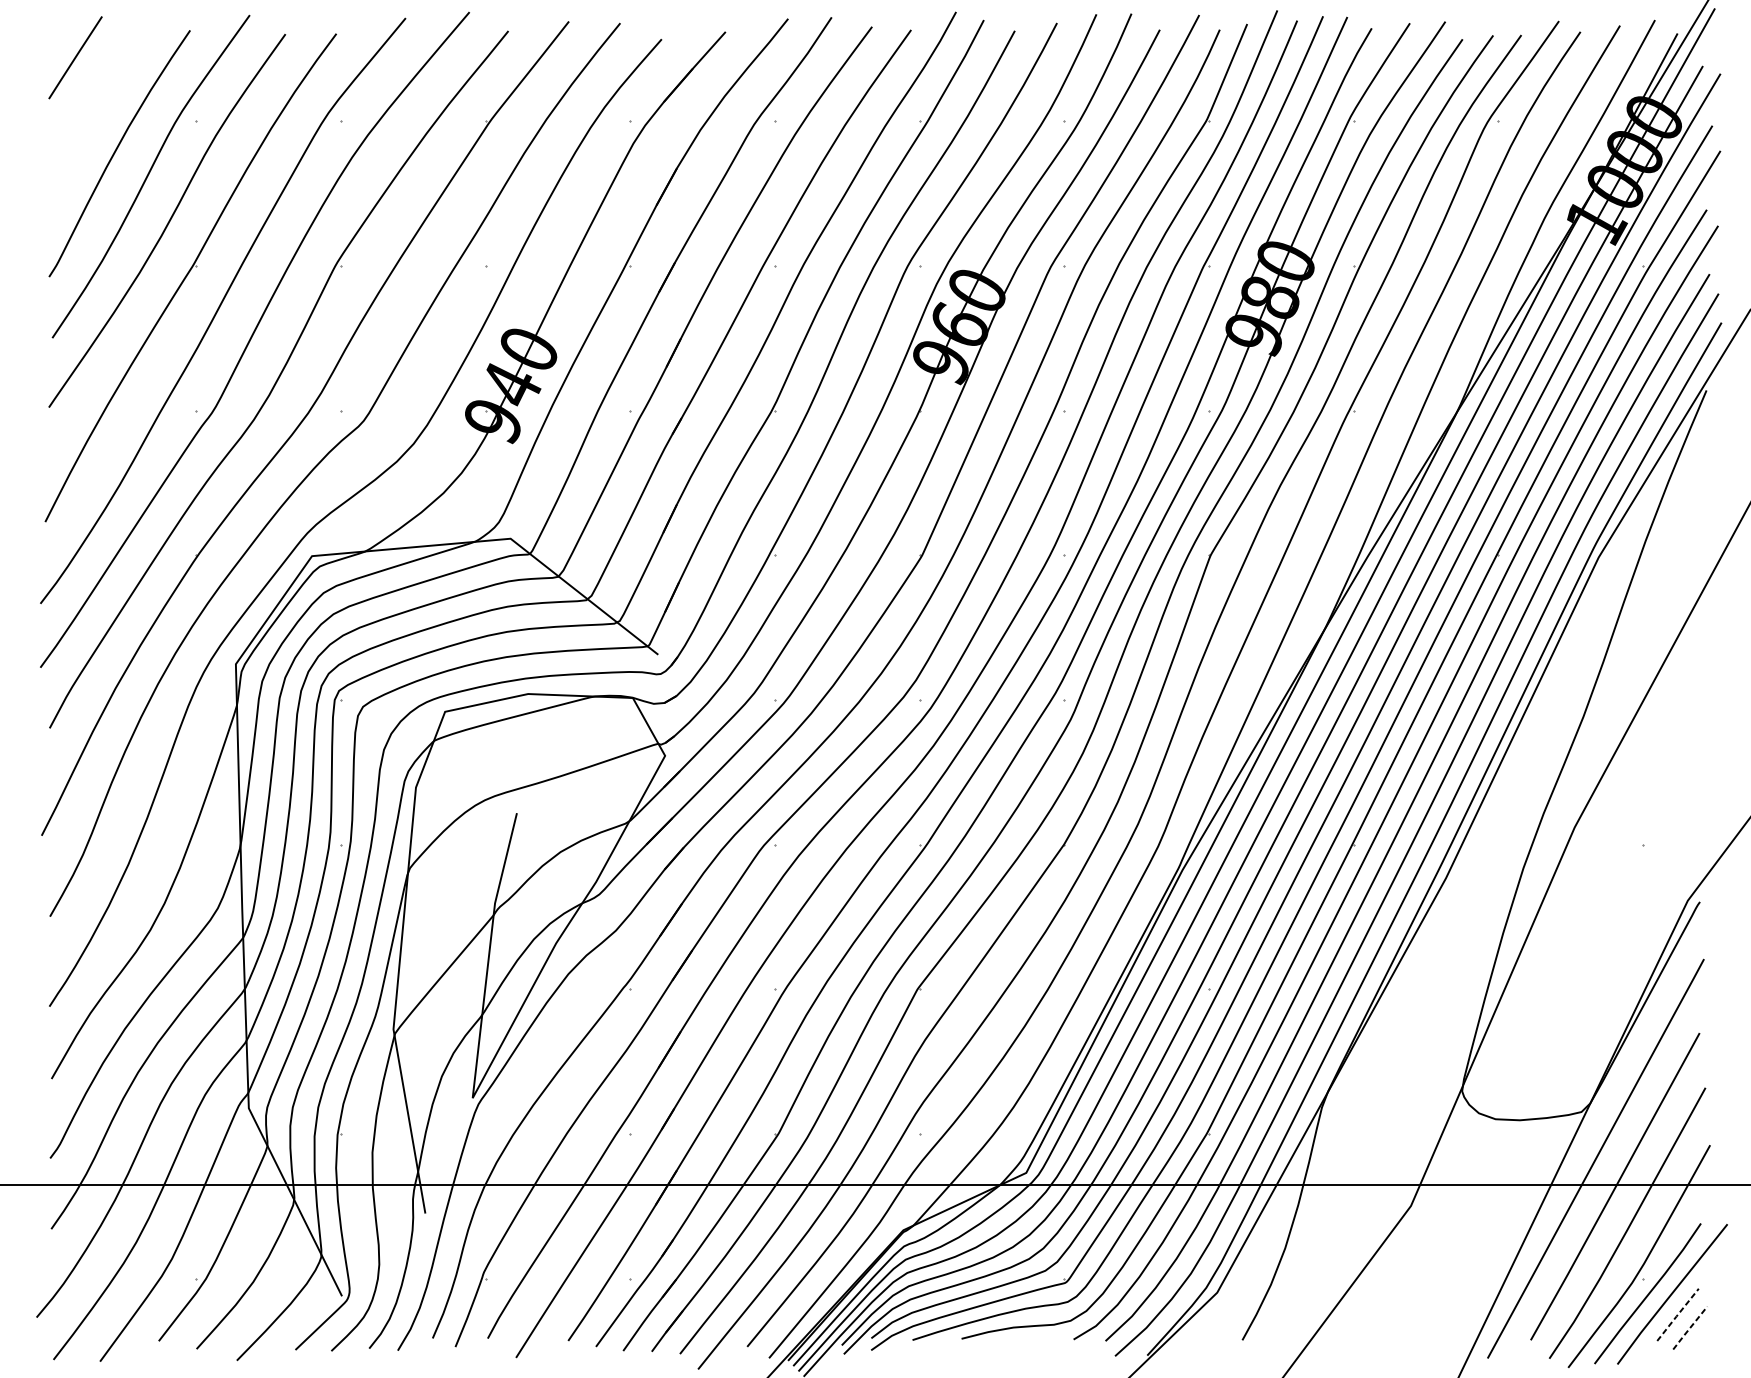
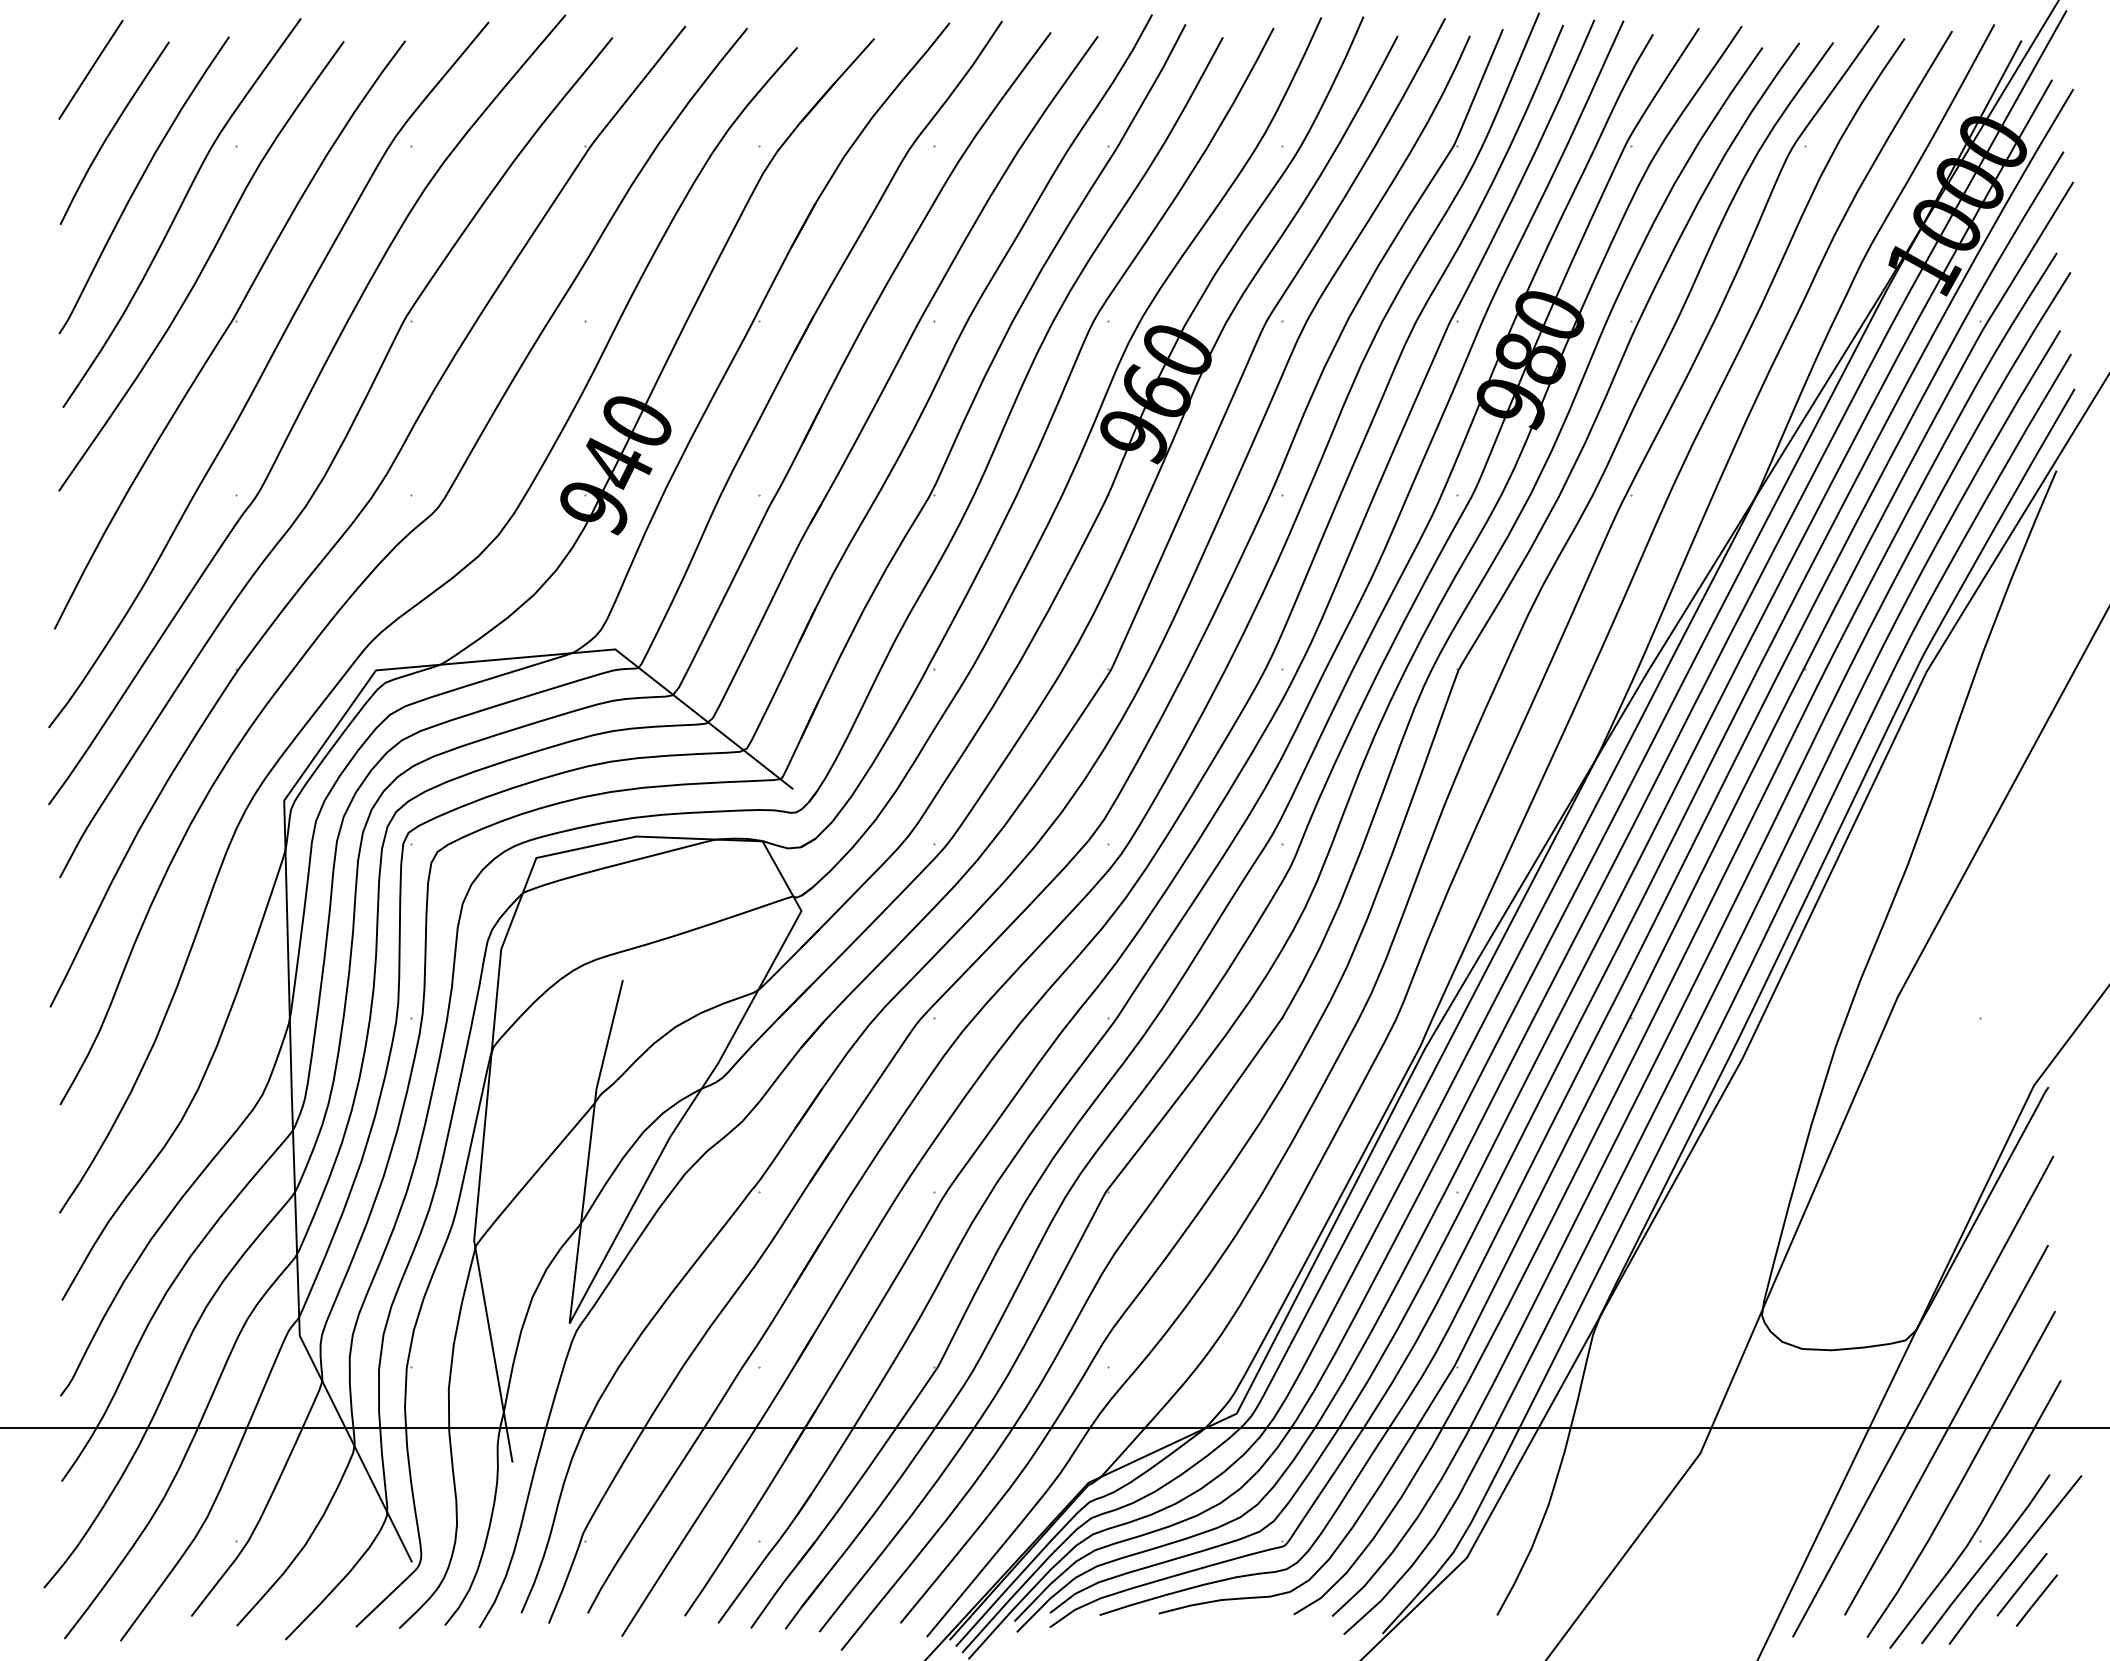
curve: (93, 108) -> (112, 130), added
line: (1677, 1315) -> (2021, 1585), dashed -> solid
line: (1690, 1327) -> (2037, 1600), dashed -> solid

